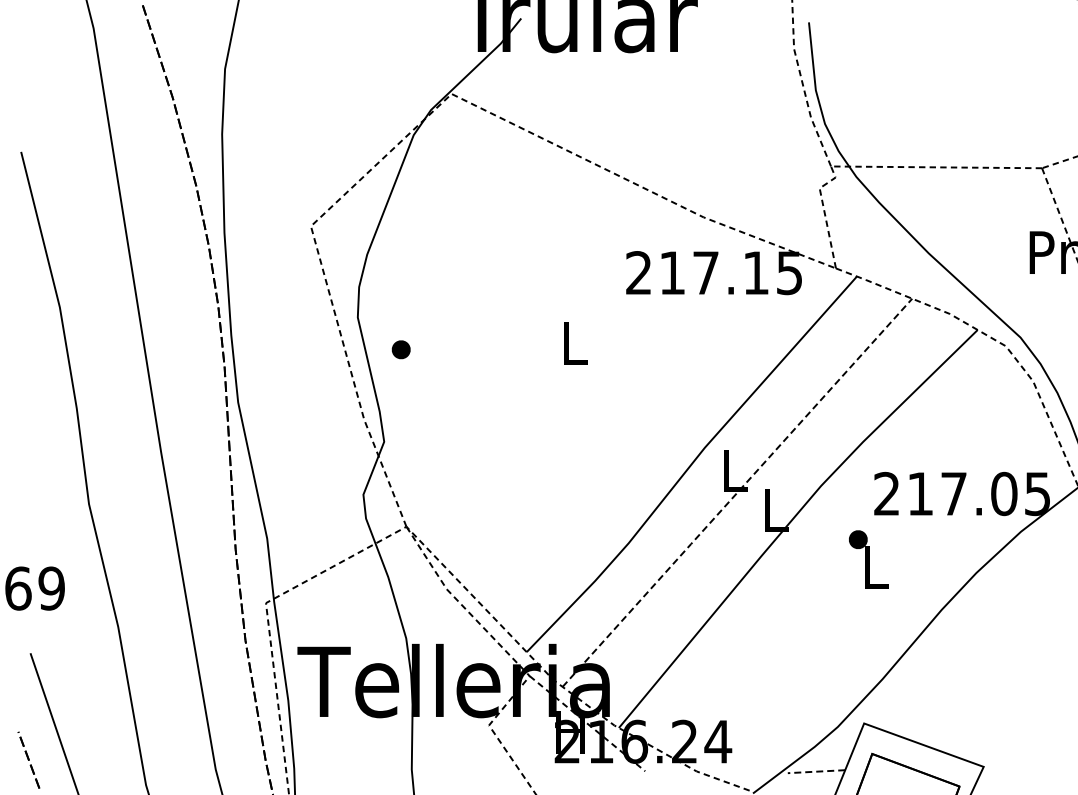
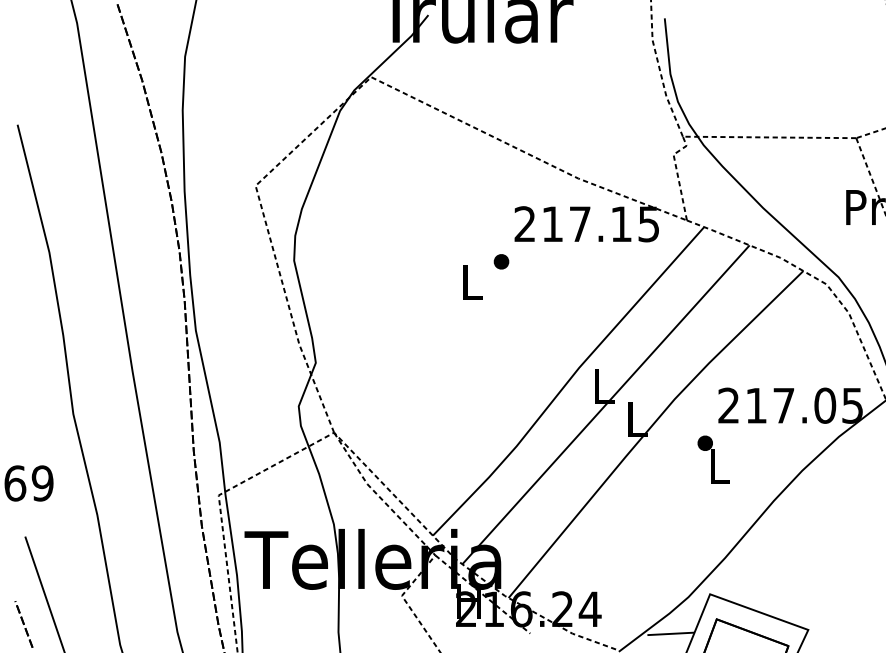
part: (400, 349) -> (500, 261), moved
line: (737, 492) -> (606, 404), dashed -> solid
line: (816, 771) -> (670, 633), dashed -> solid

